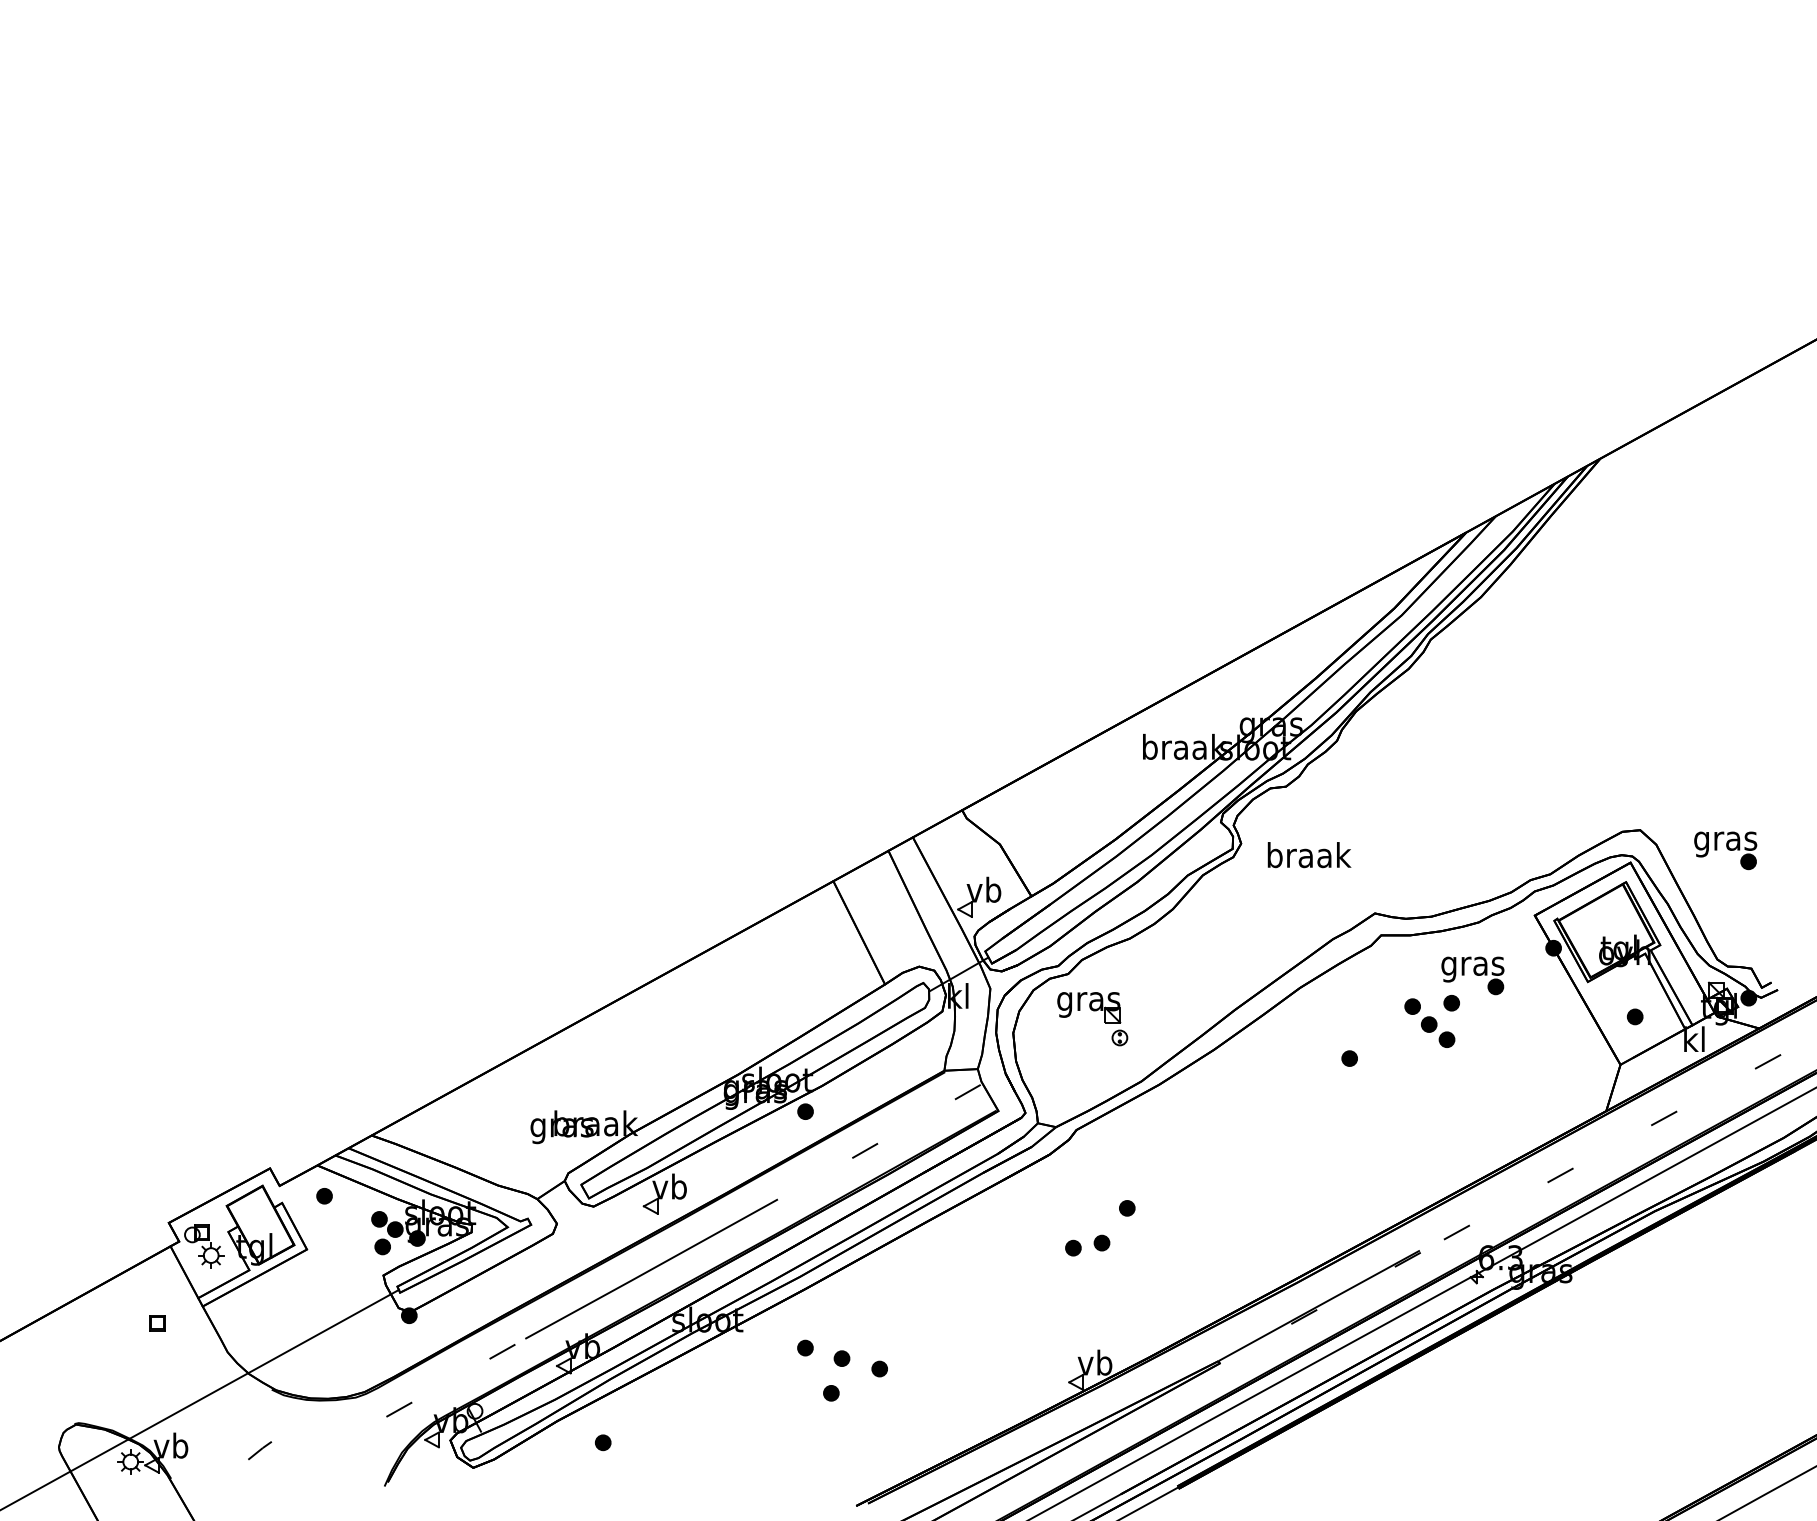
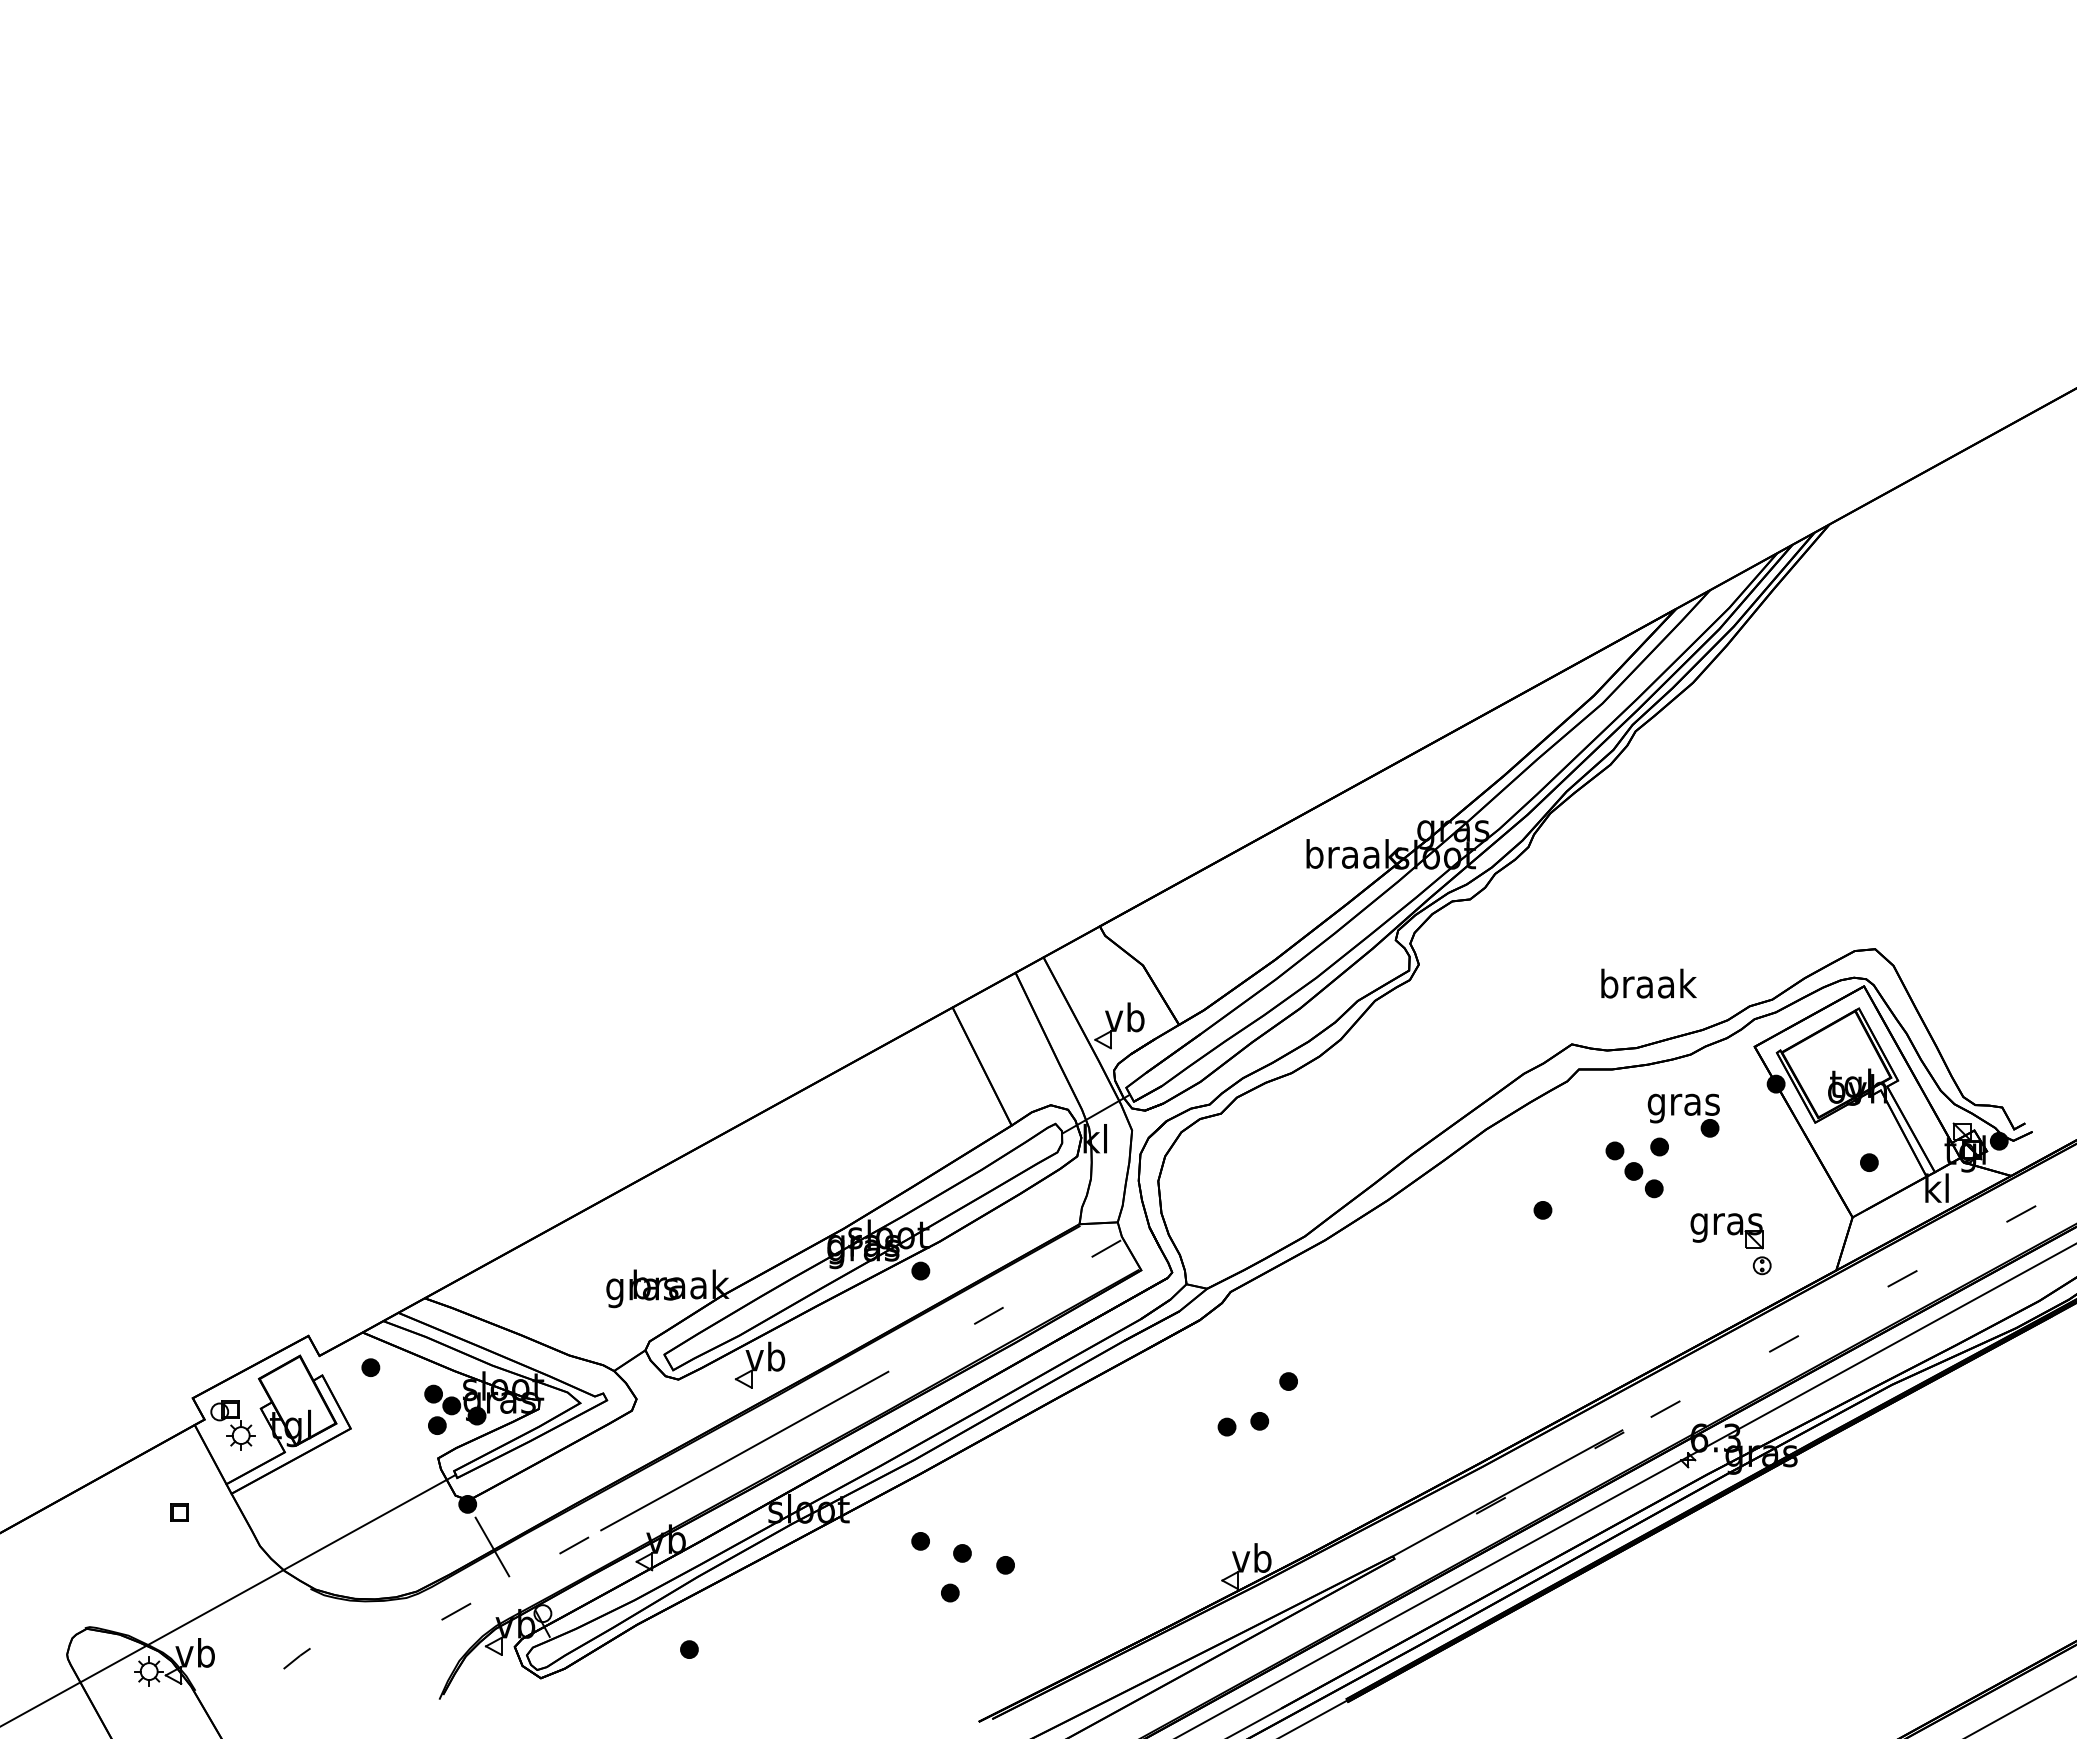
part: (1725, 850) -> (1972, 972), removed
text: (1309, 854) -> (1648, 983), moved
part: (1093, 1011) -> (1732, 1235), moved
line: (430, 1352) -> (492, 1546), added

